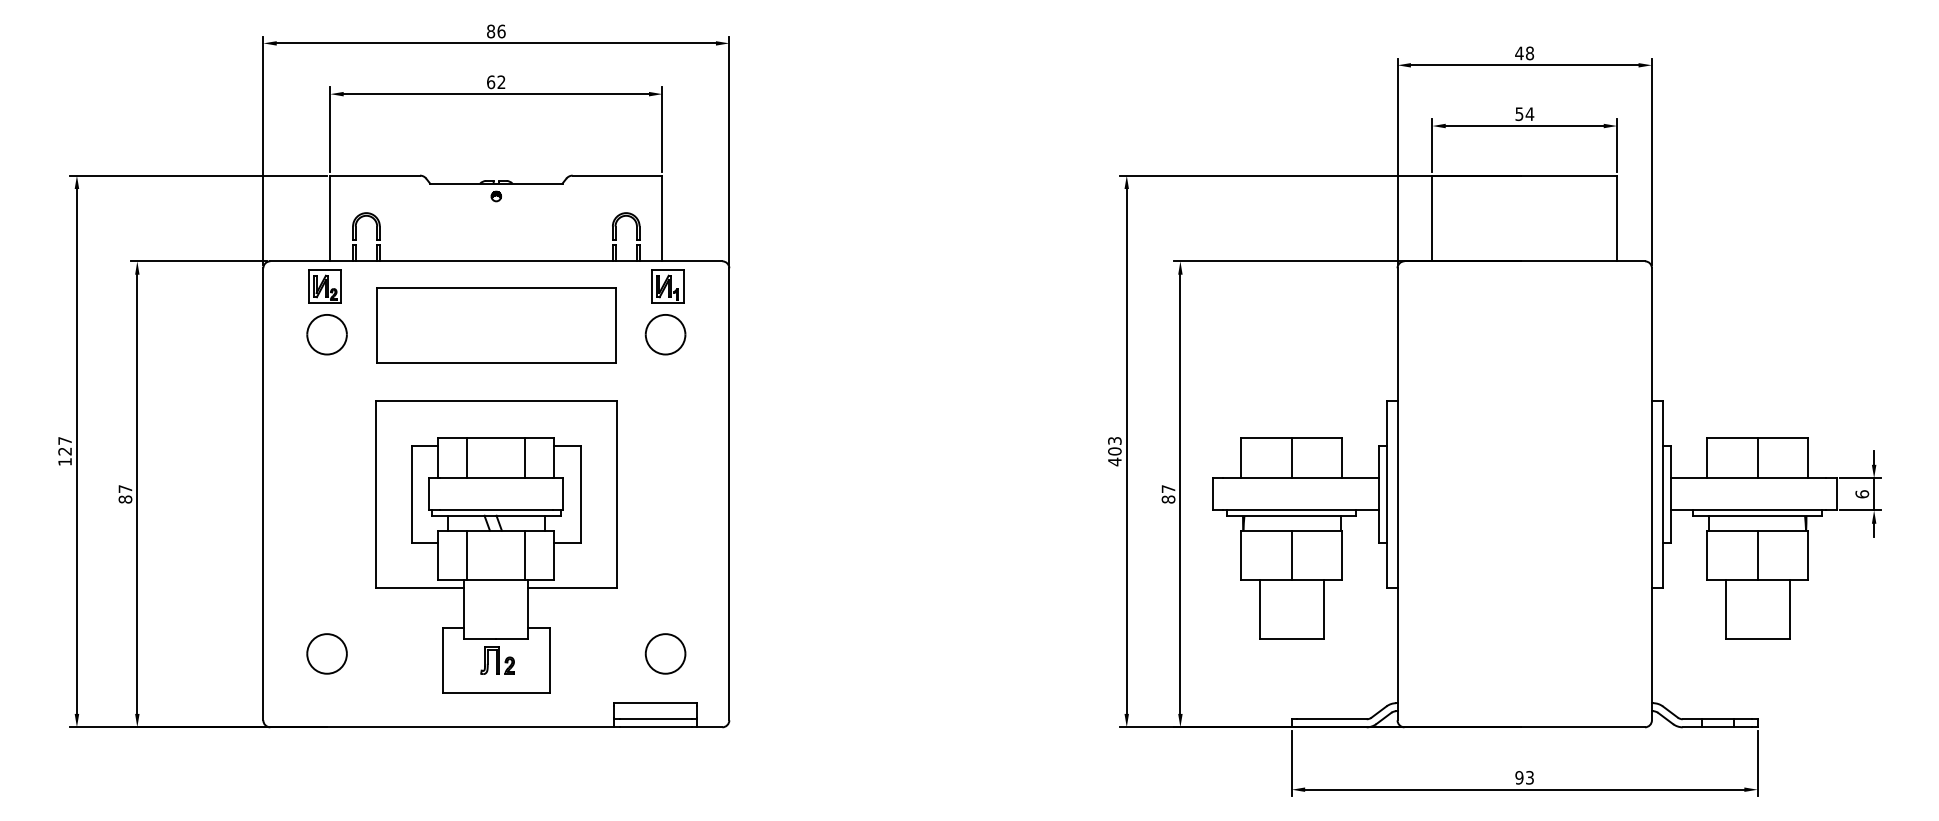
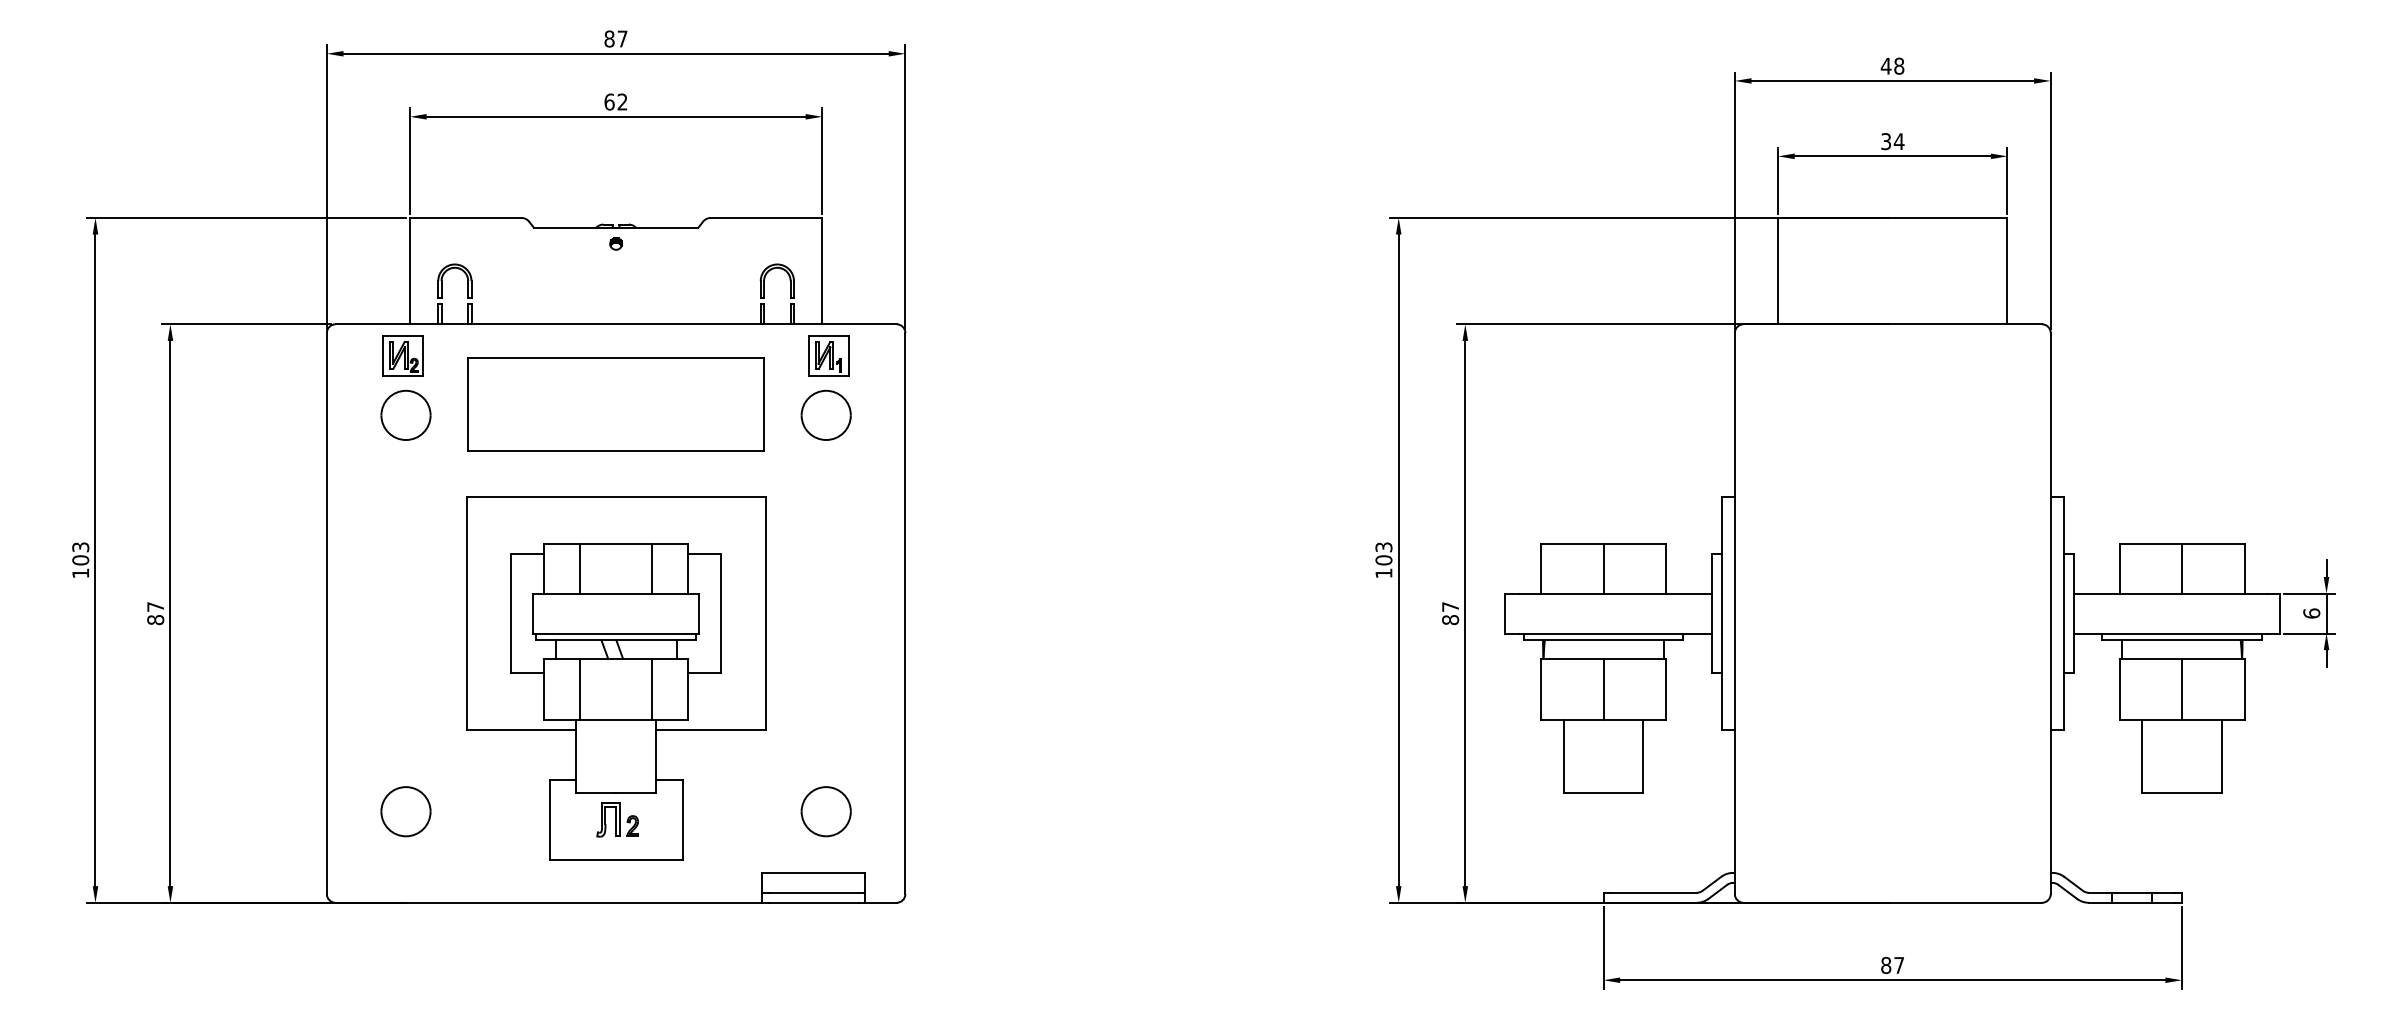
text: (501, 31) -> (622, 39), 86 -> 87
text: (1519, 113) -> (1886, 140), 54 -> 34
text: (64, 446) -> (80, 554), 127 -> 103
text: (1114, 461) -> (1383, 572), 403 -> 103
text: (1524, 777) -> (1892, 965), 93 -> 87

